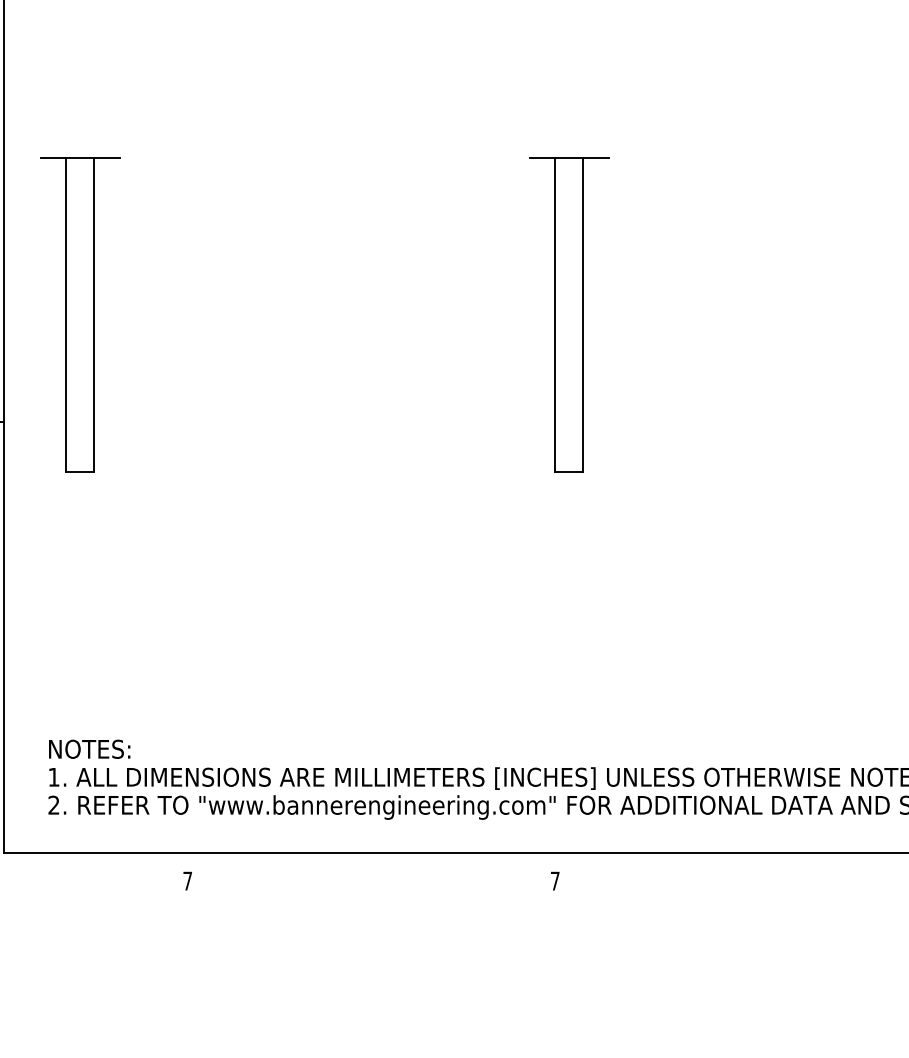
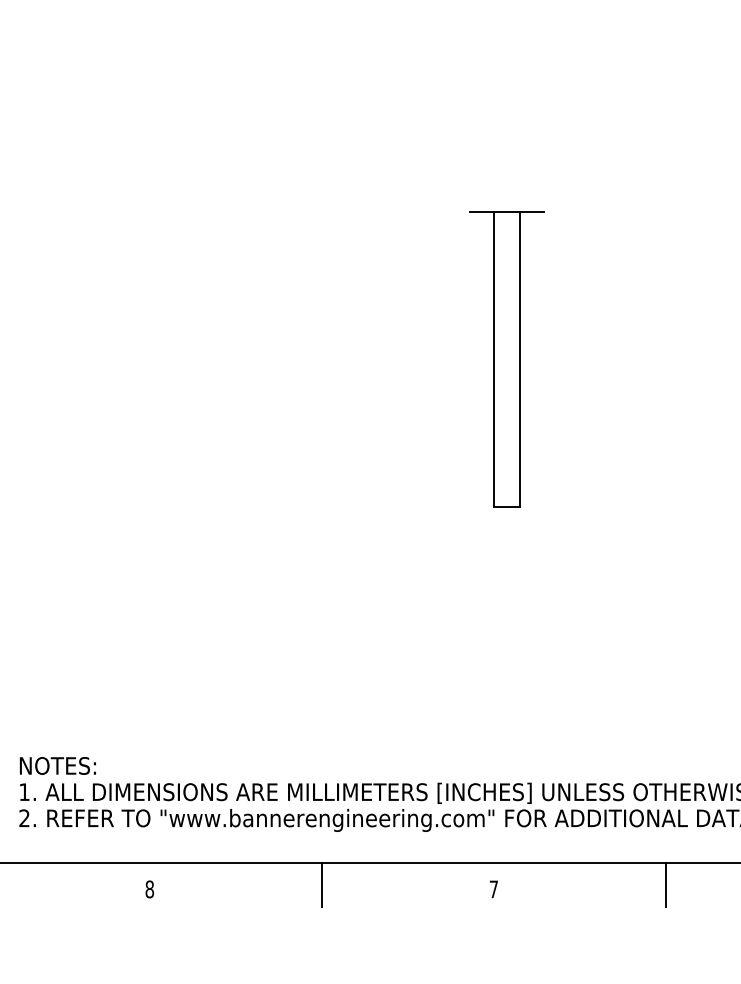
part: (80, 314) -> (49, 358), removed
line: (371, 876) -> (321, 885), added
line: (739, 876) -> (666, 885), added
text: (187, 880) -> (149, 888), 7 -> 8

